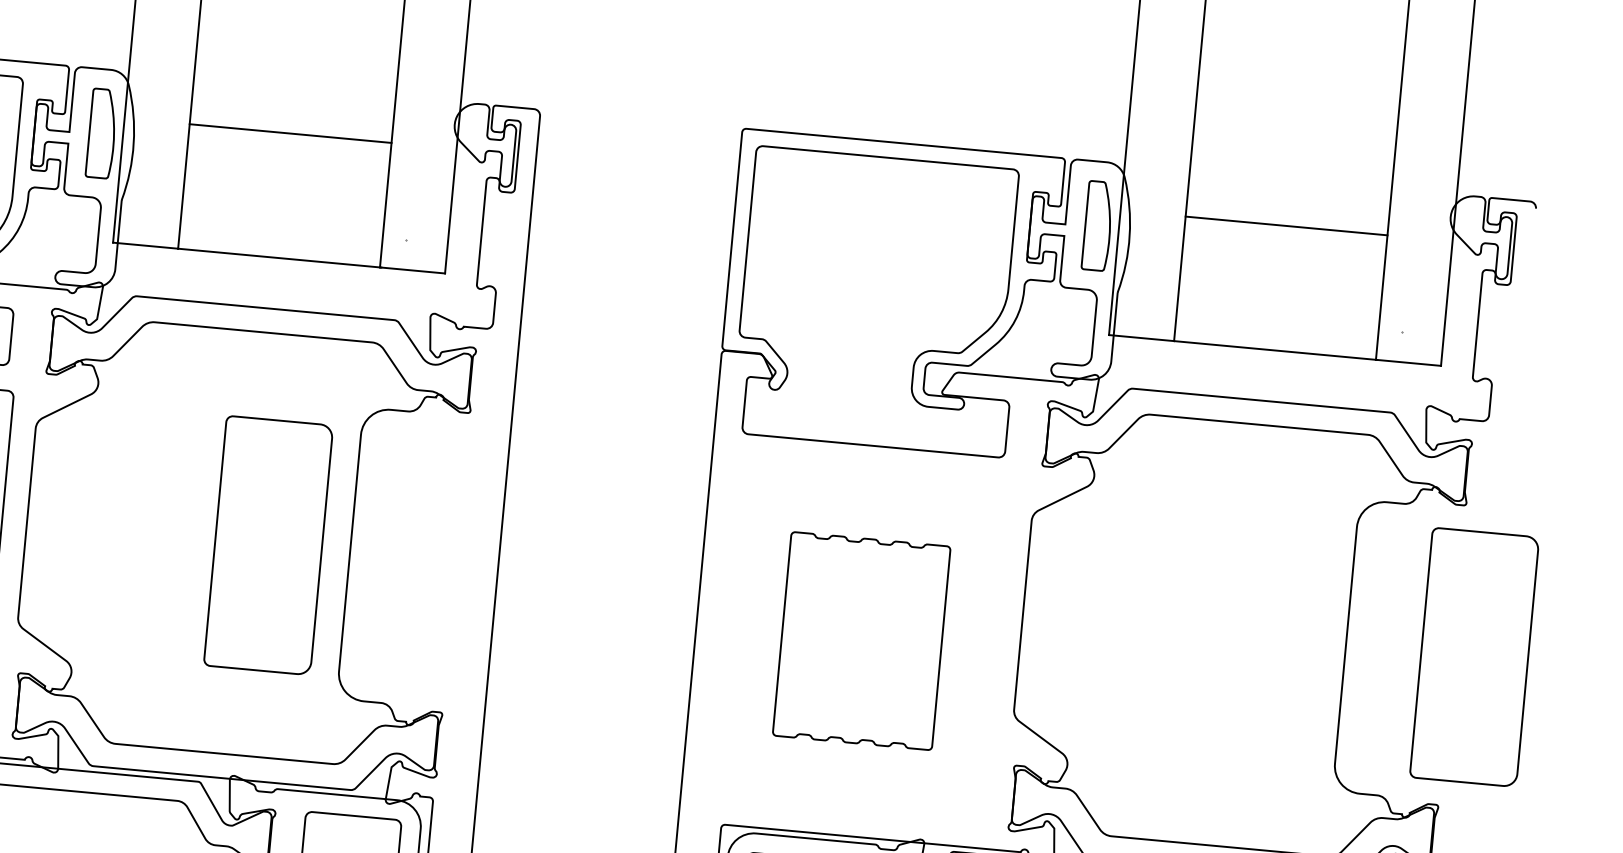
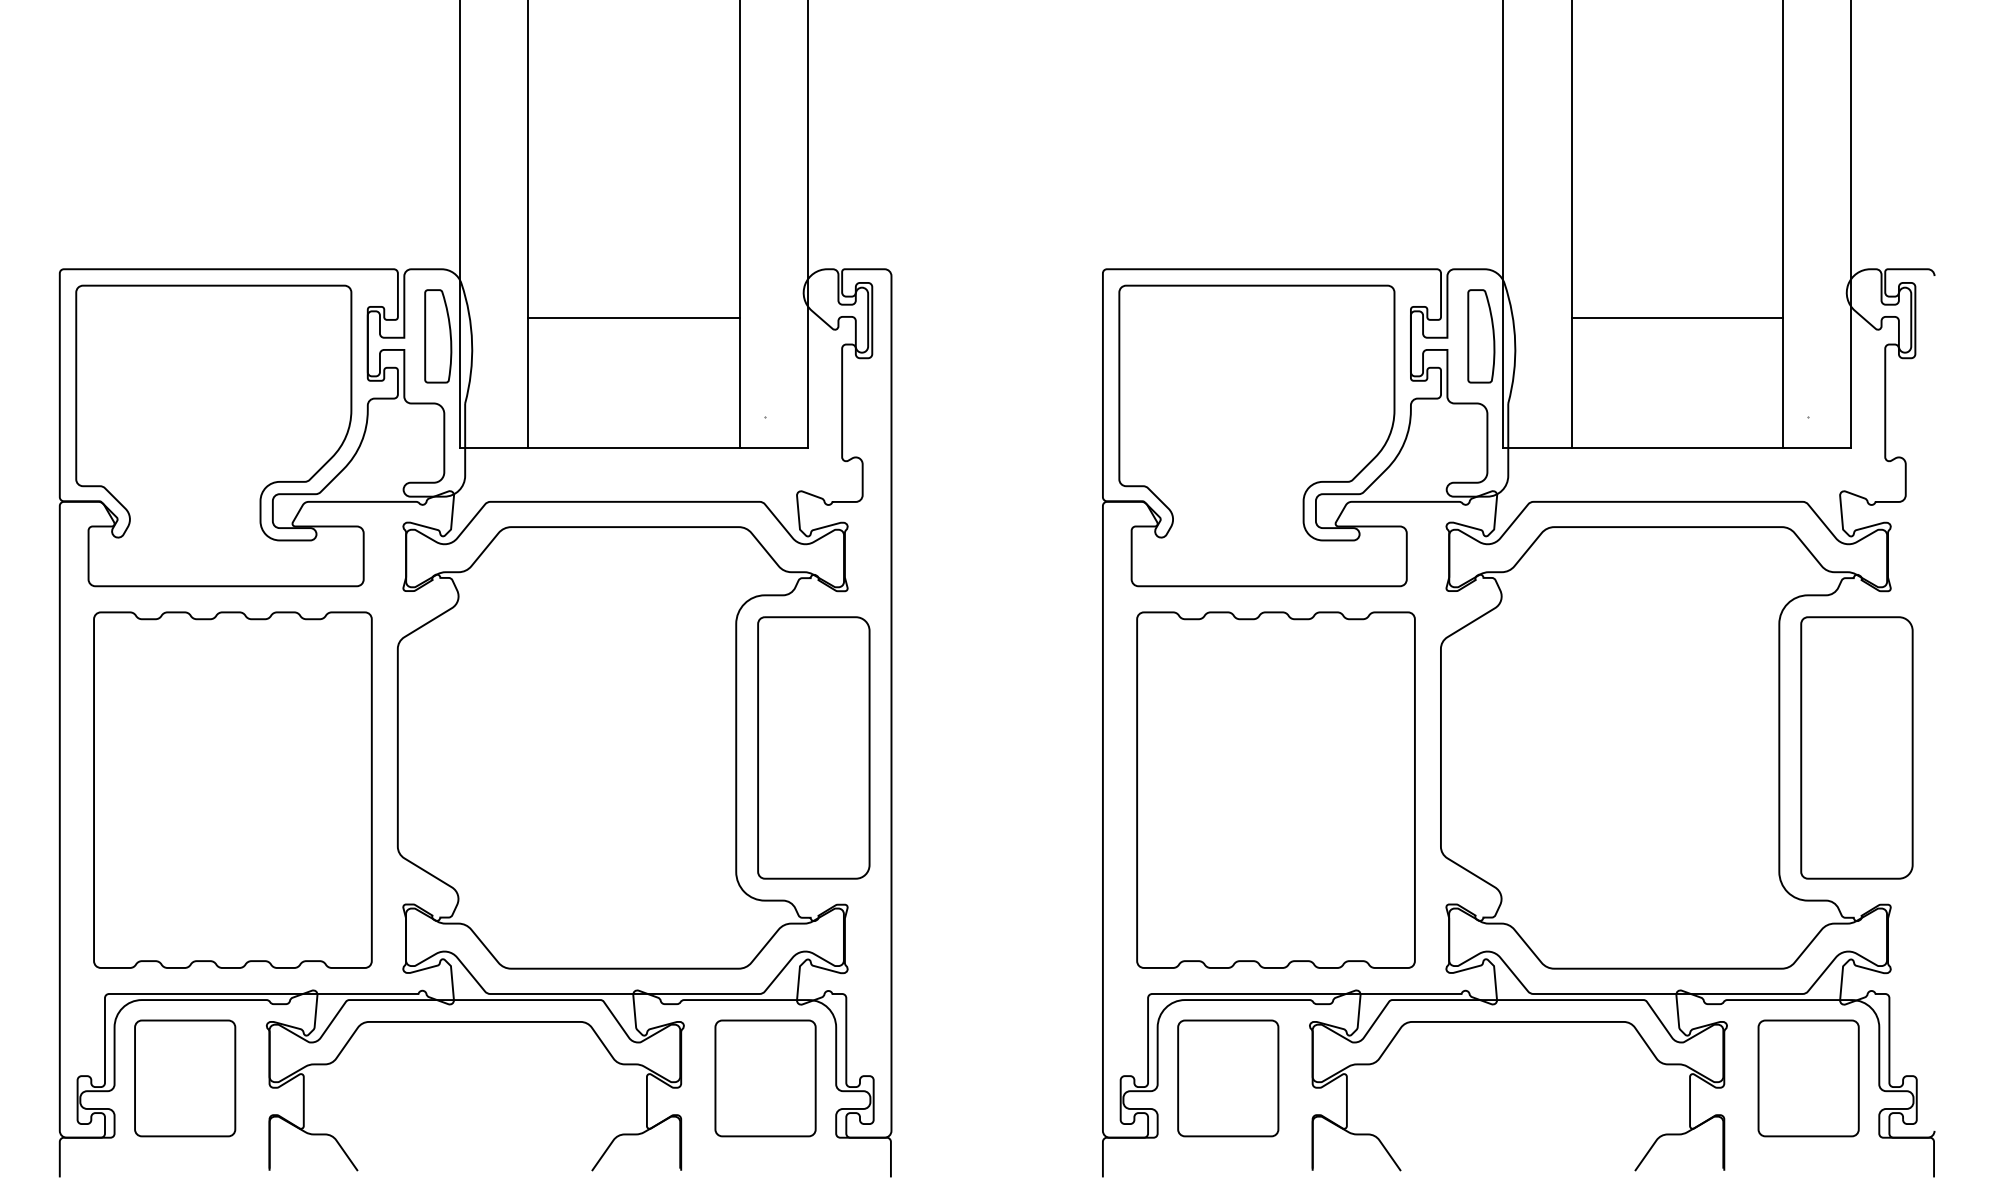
part: (268, 545) -> (813, 747), moved
part: (861, 640) -> (1275, 789), size x1.67
part: (1474, 656) -> (1856, 747), moved

